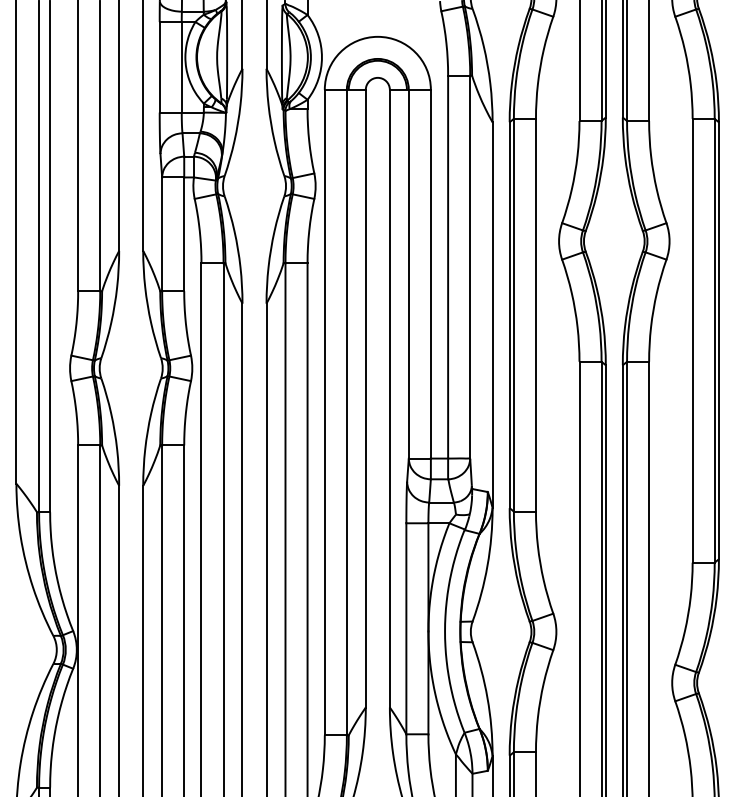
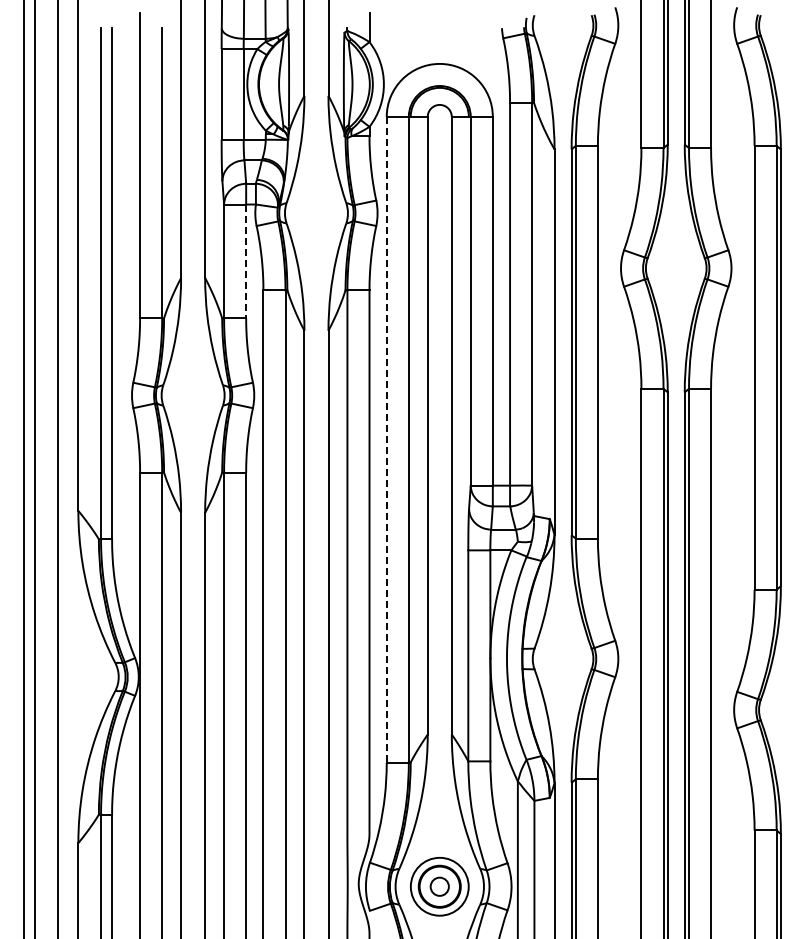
line: (184, 234) -> (246, 261), solid -> dashed
line: (324, 412) -> (386, 439), solid -> dashed

